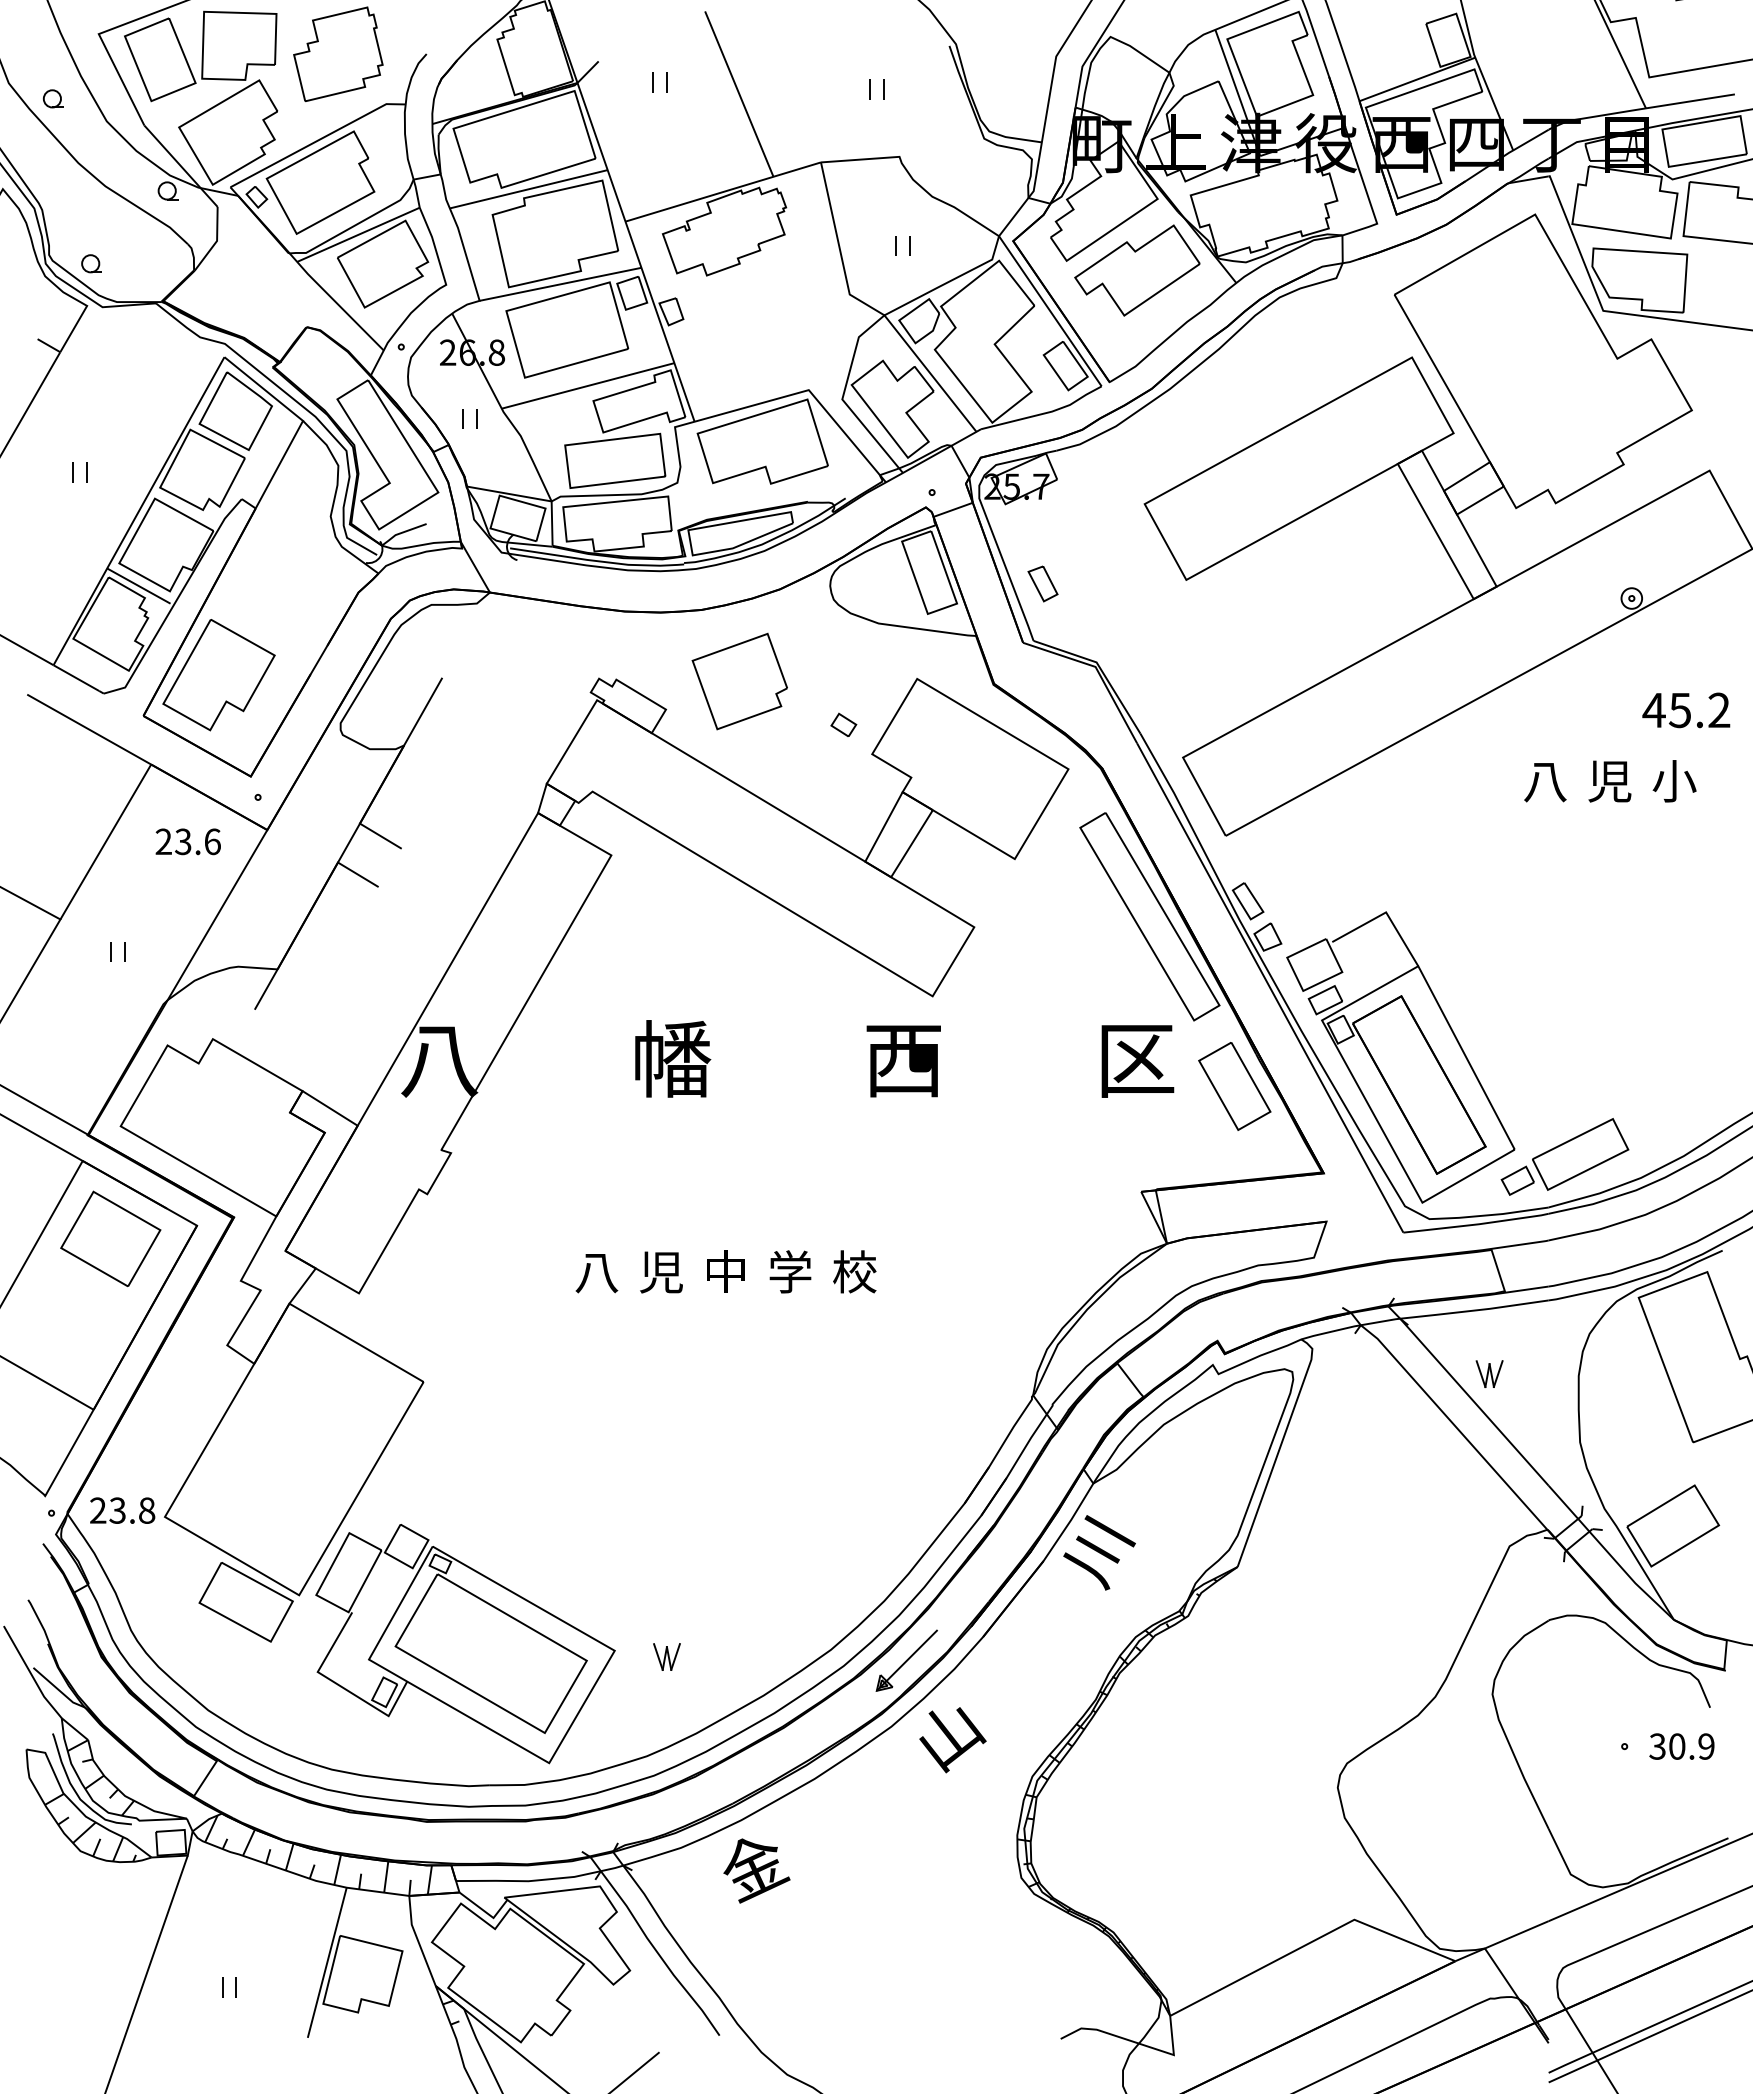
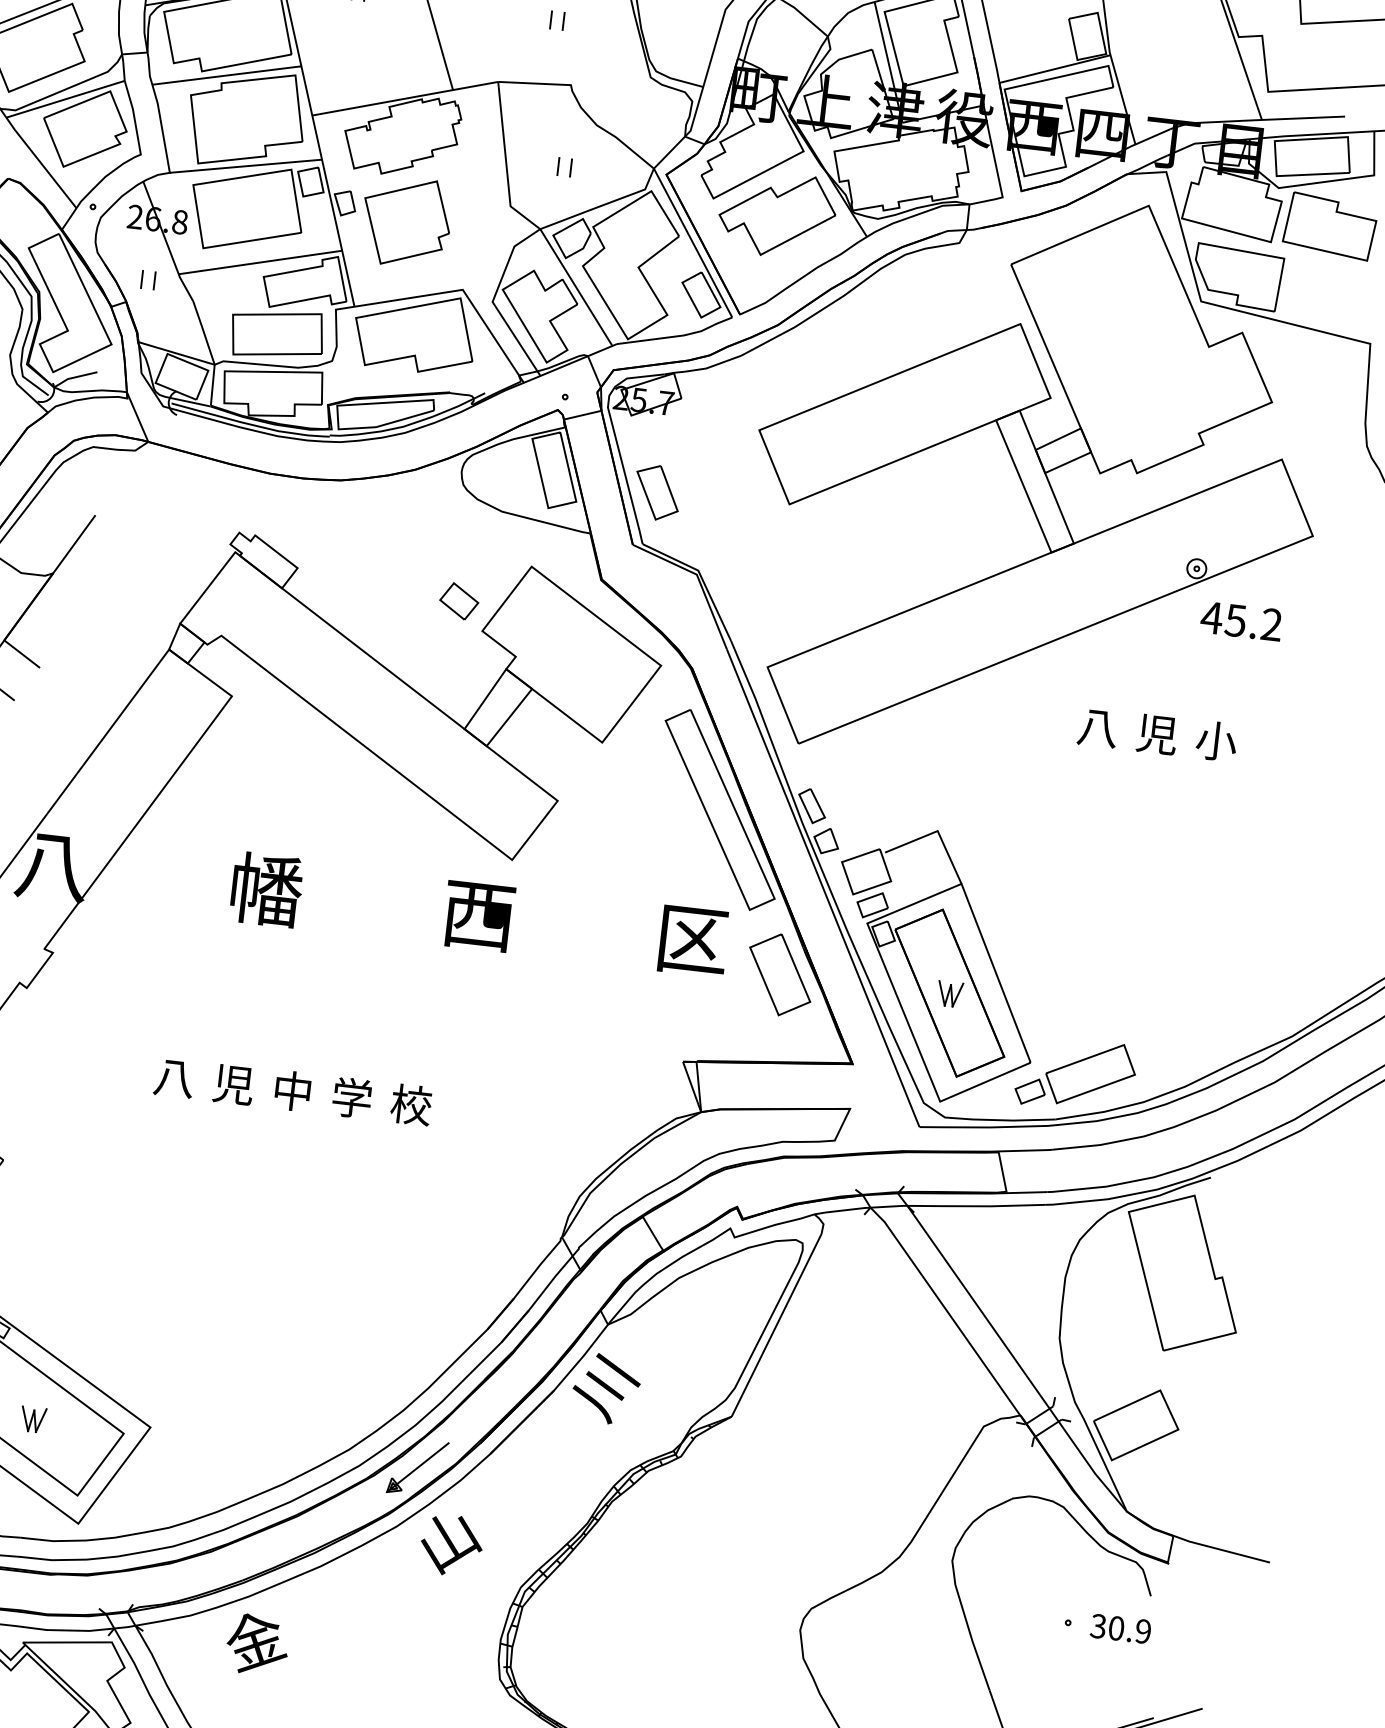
part: (1042, 583) -> (656, 492), size x1.67
part: (739, 681) -> (406, 222), moved
text: (1686, 710) -> (1241, 621), moved
part: (843, 724) -> (459, 600), size x1.67
part: (1489, 1373) -> (949, 993), moved
part: (666, 1656) -> (32, 1419), moved

